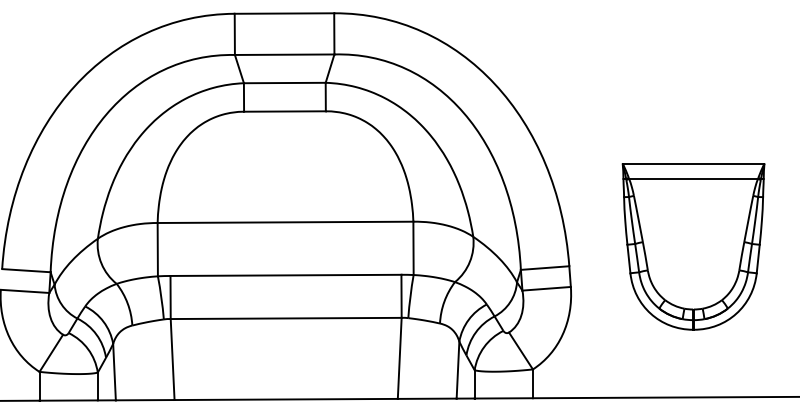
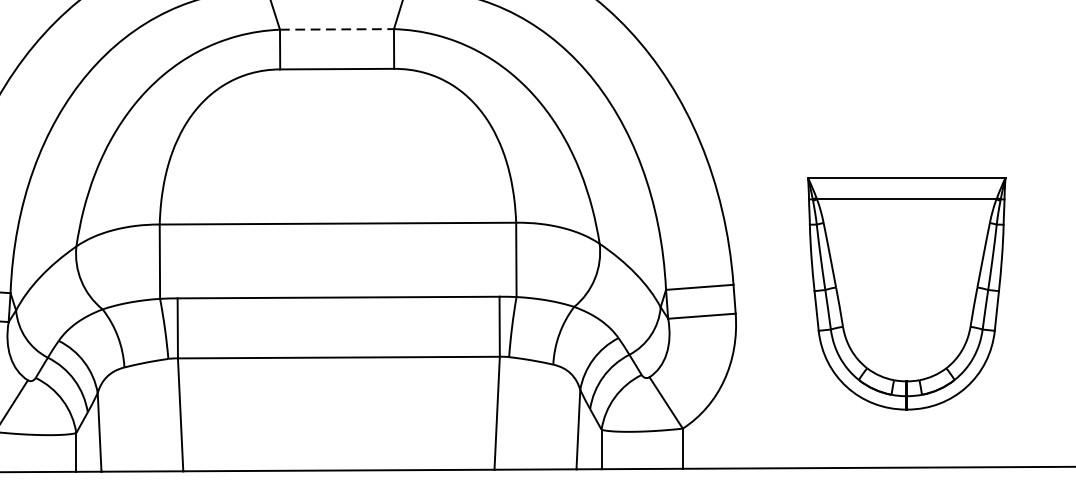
line: (284, 83) -> (336, 30), solid -> dashed
part: (693, 246) -> (906, 293), moved

